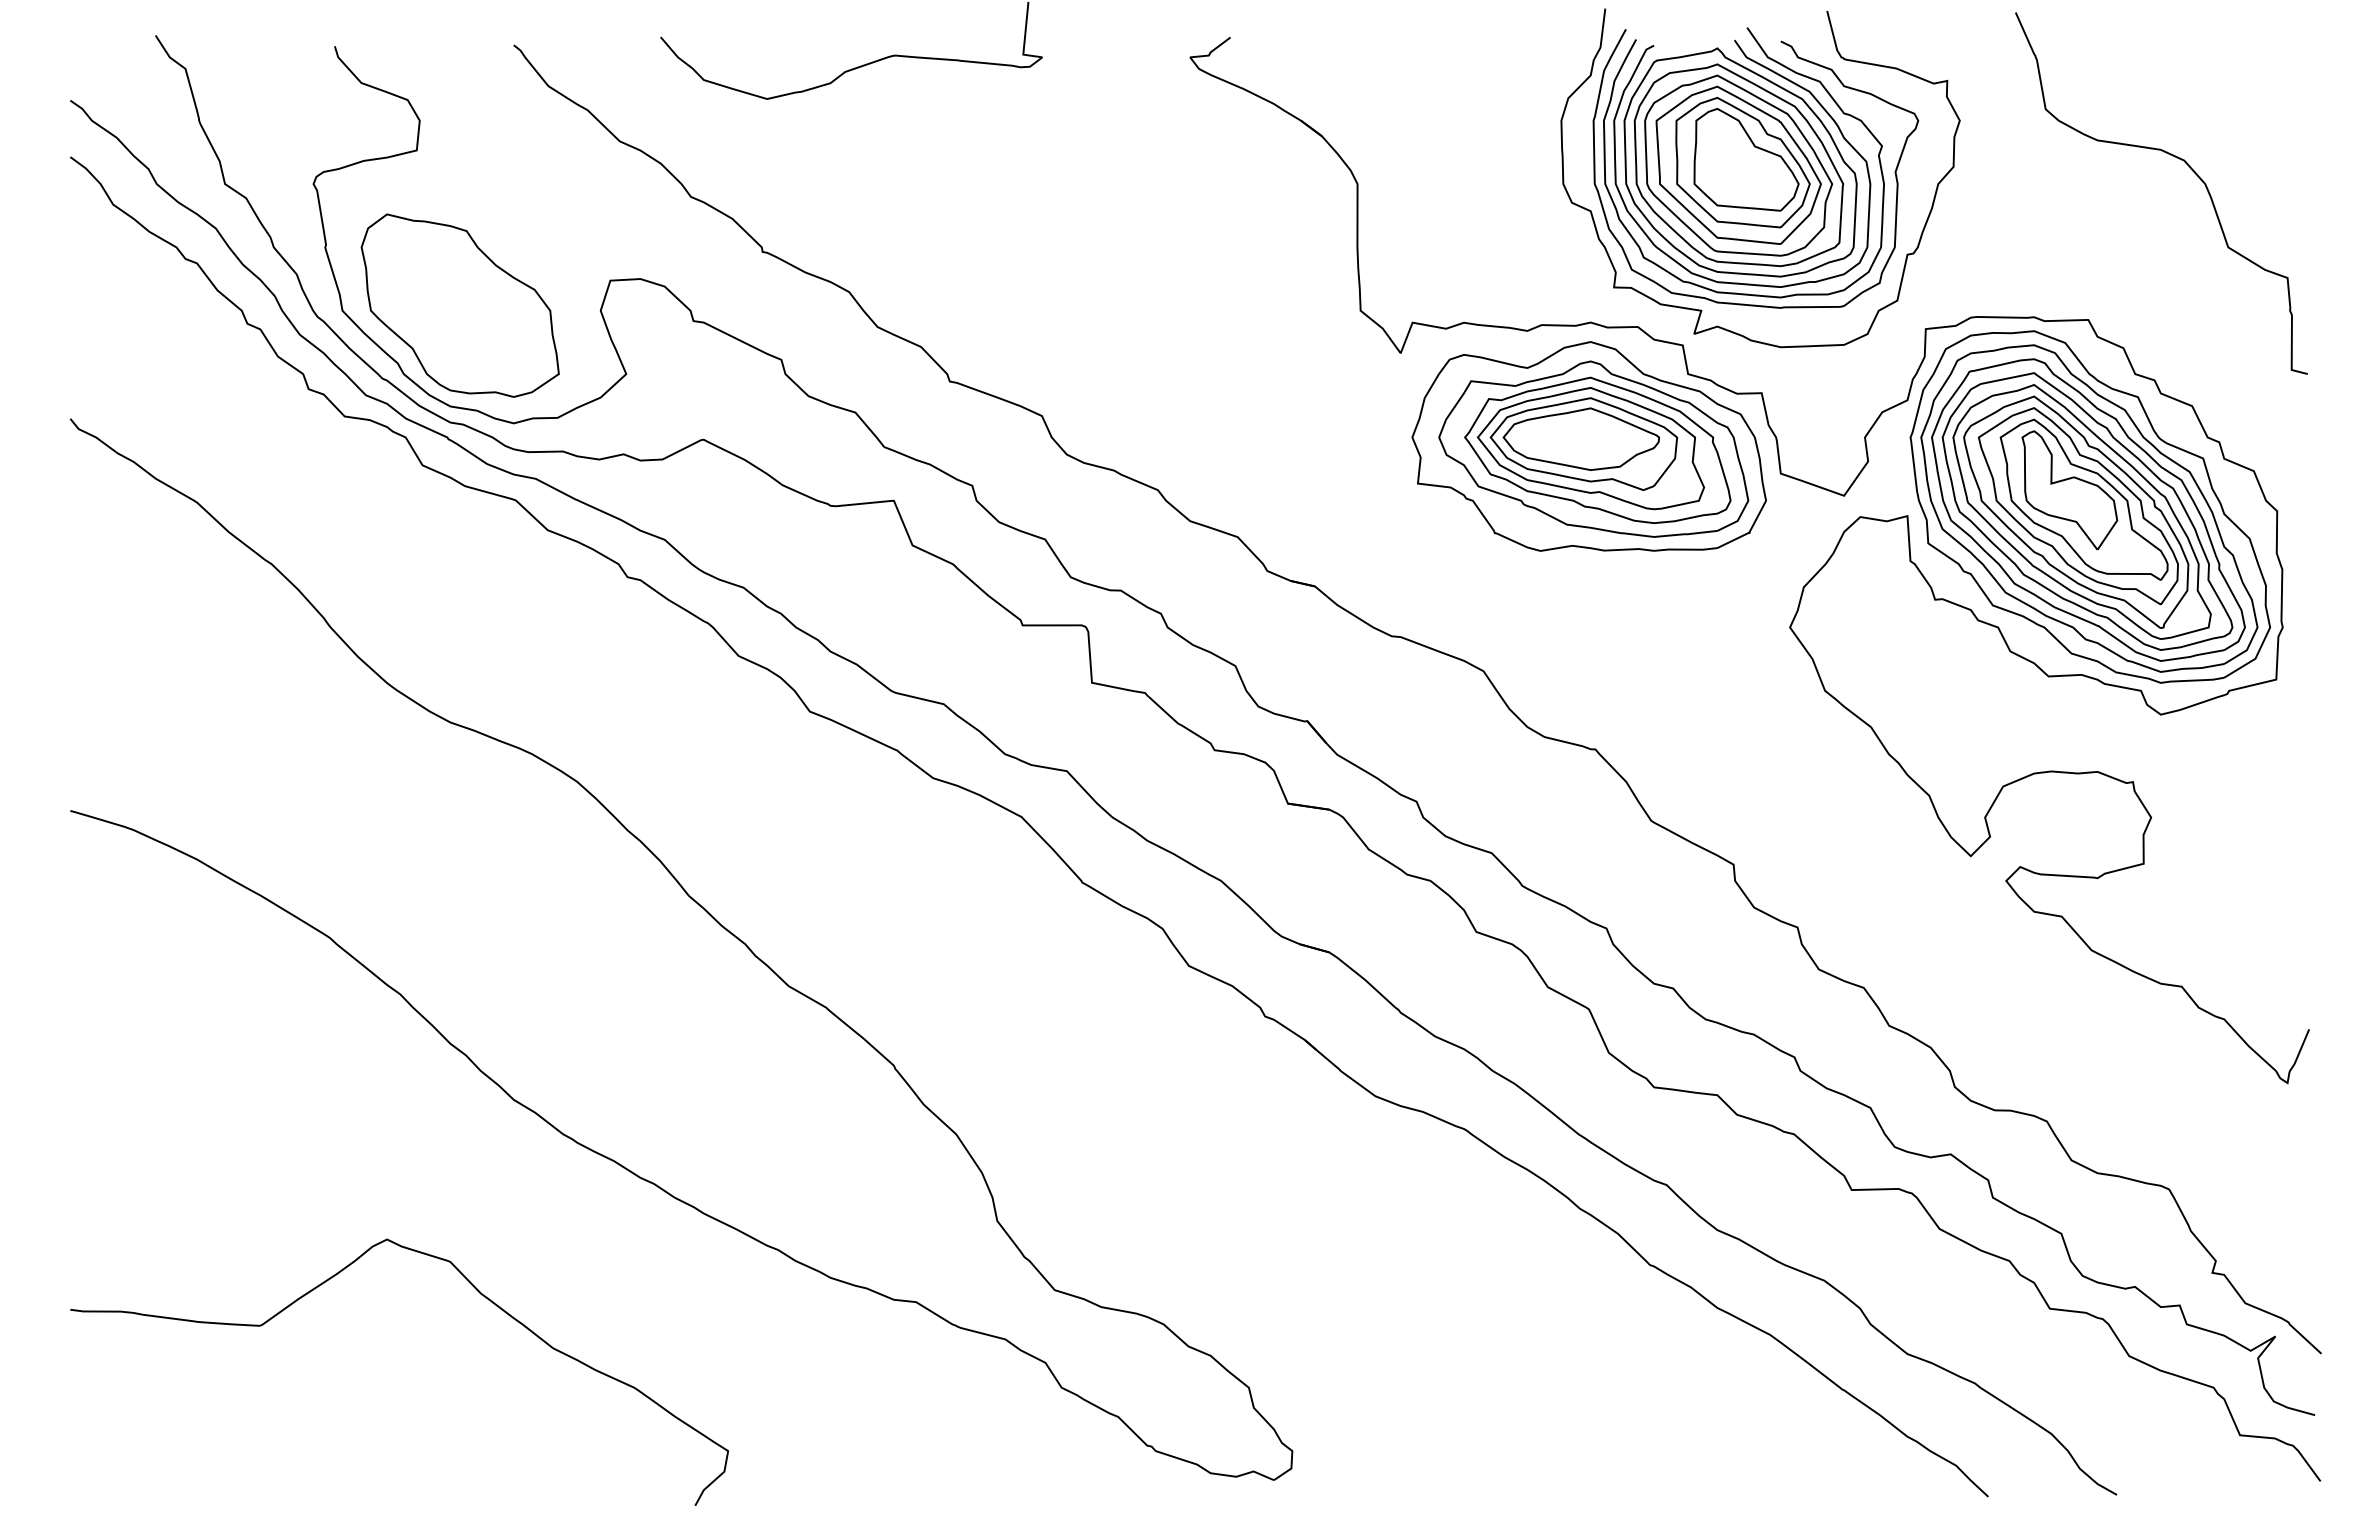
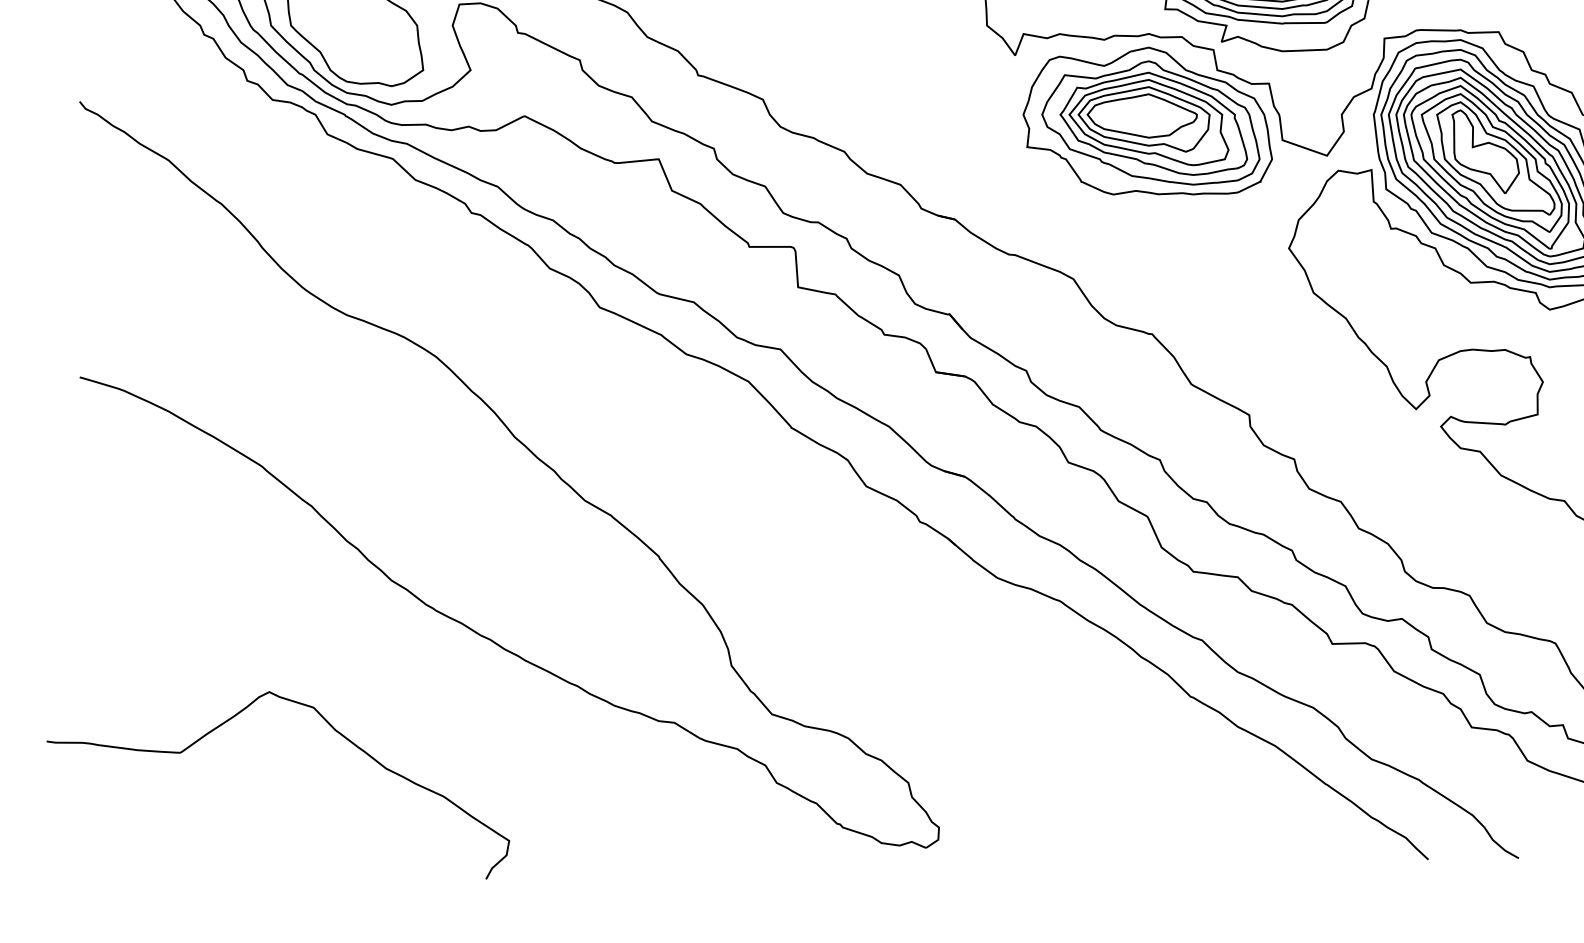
curve: (478, 1292) -> (333, 729), moved

